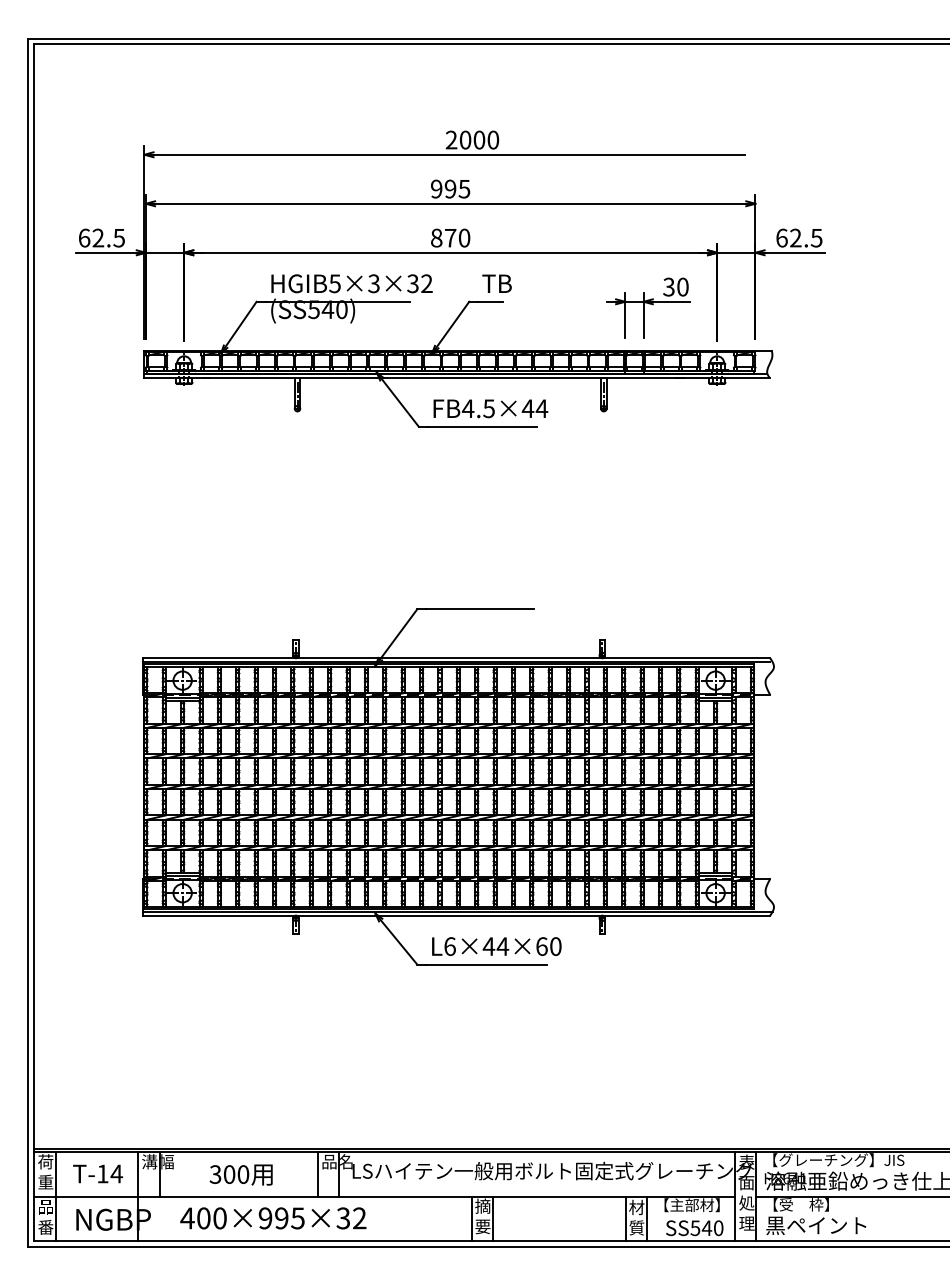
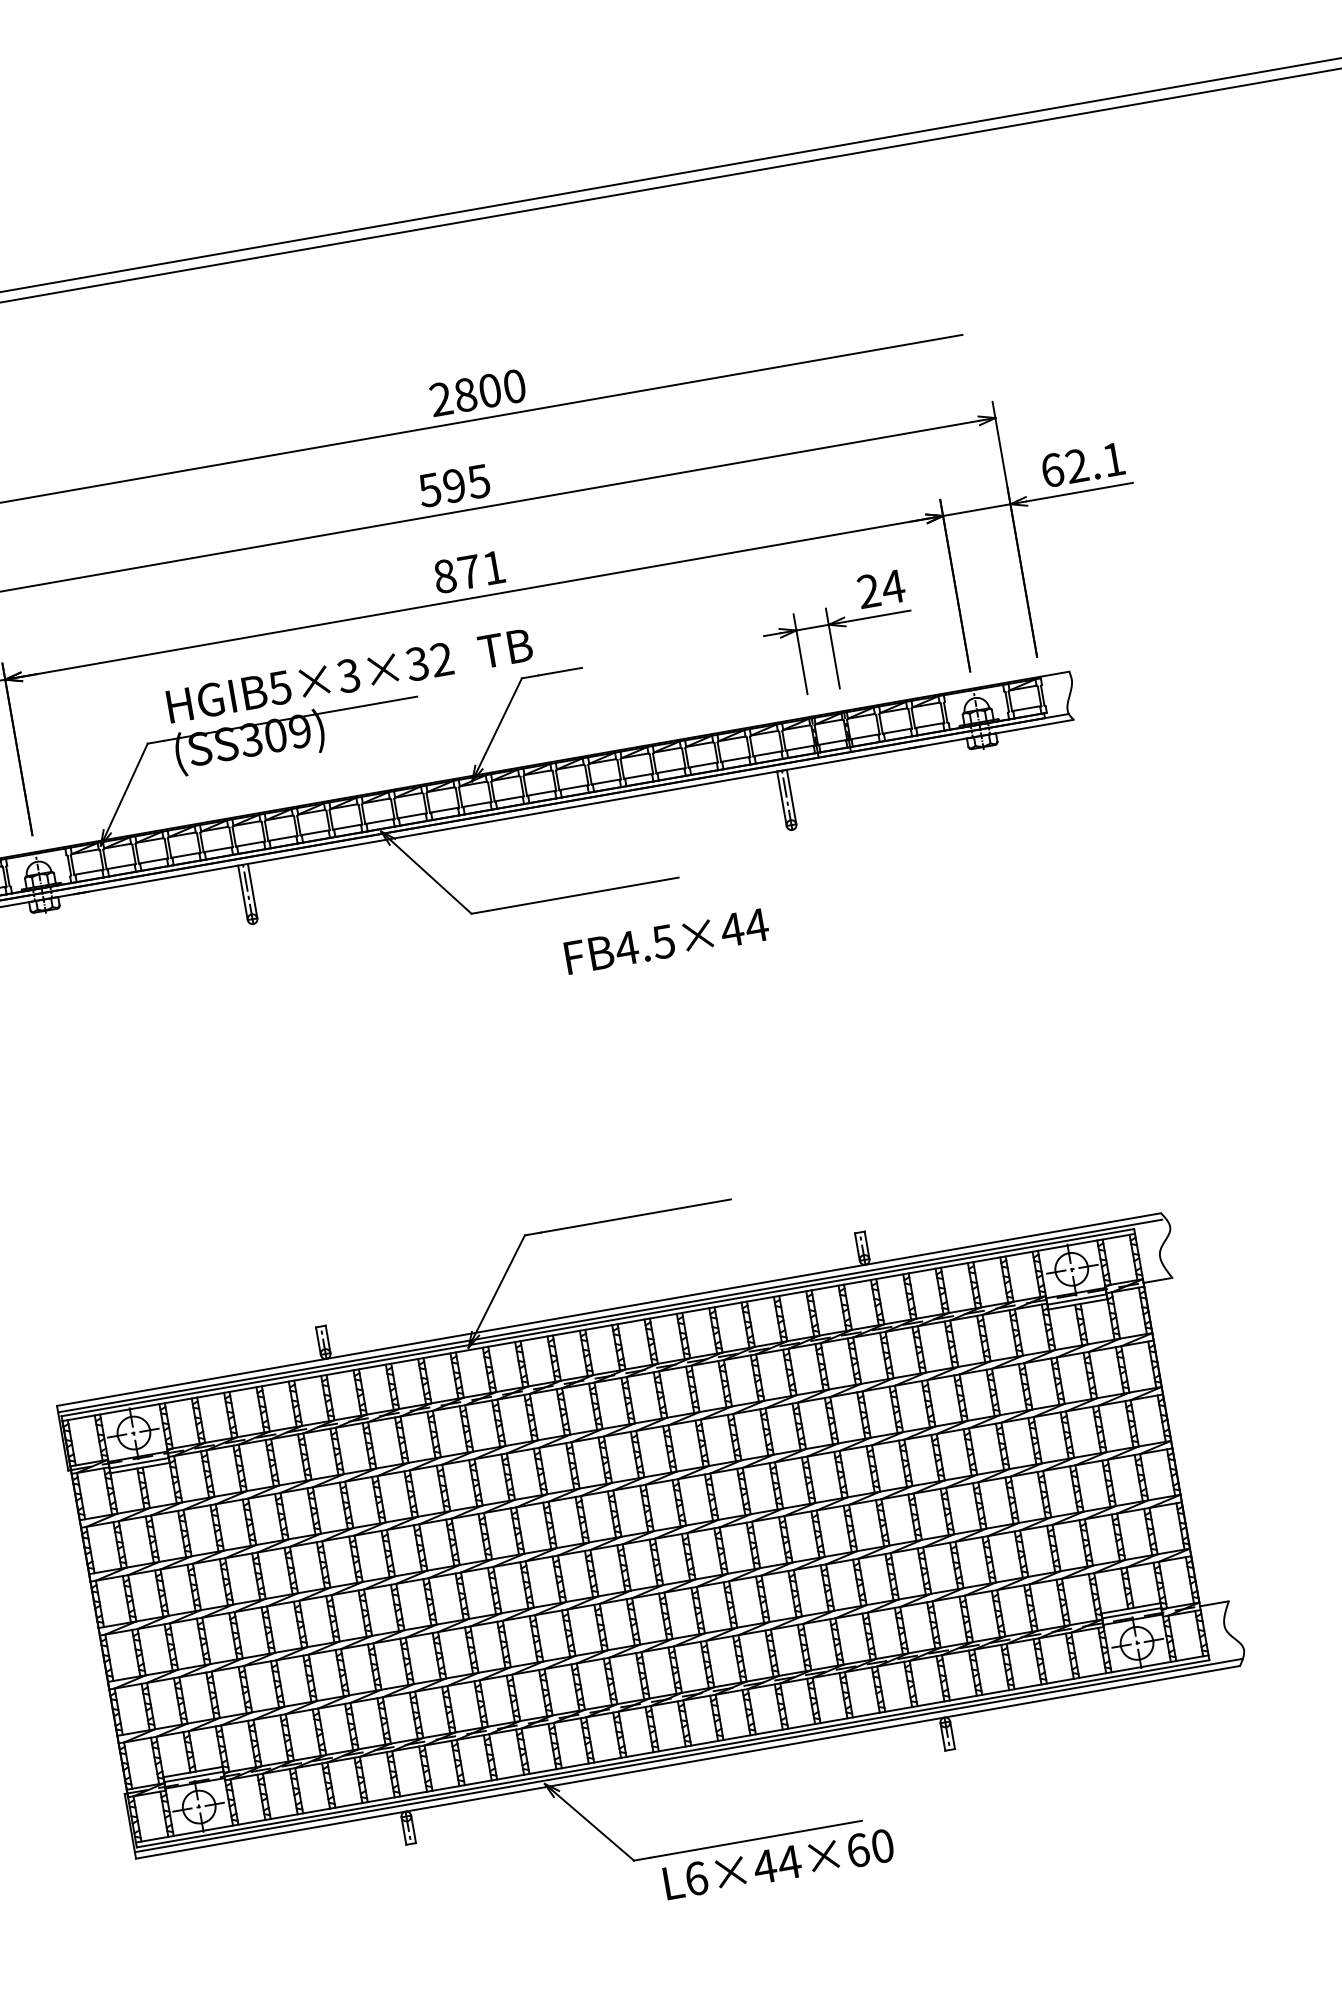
text: (465, 140) -> (465, 395), 2000 -> 2800
text: (436, 188) -> (429, 489), 995 -> 595
text: (464, 237) -> (493, 566), 870 -> 871
text: (816, 238) -> (1113, 460), 62.5 -> 62.1
text: (496, 283) -> (504, 648), moved
text: (676, 286) -> (881, 587), 30 -> 24
text: (328, 309) -> (276, 735), (SS540) -> (SS309)
text: (490, 408) -> (666, 940), moved
text: (496, 946) -> (778, 1864), moved

